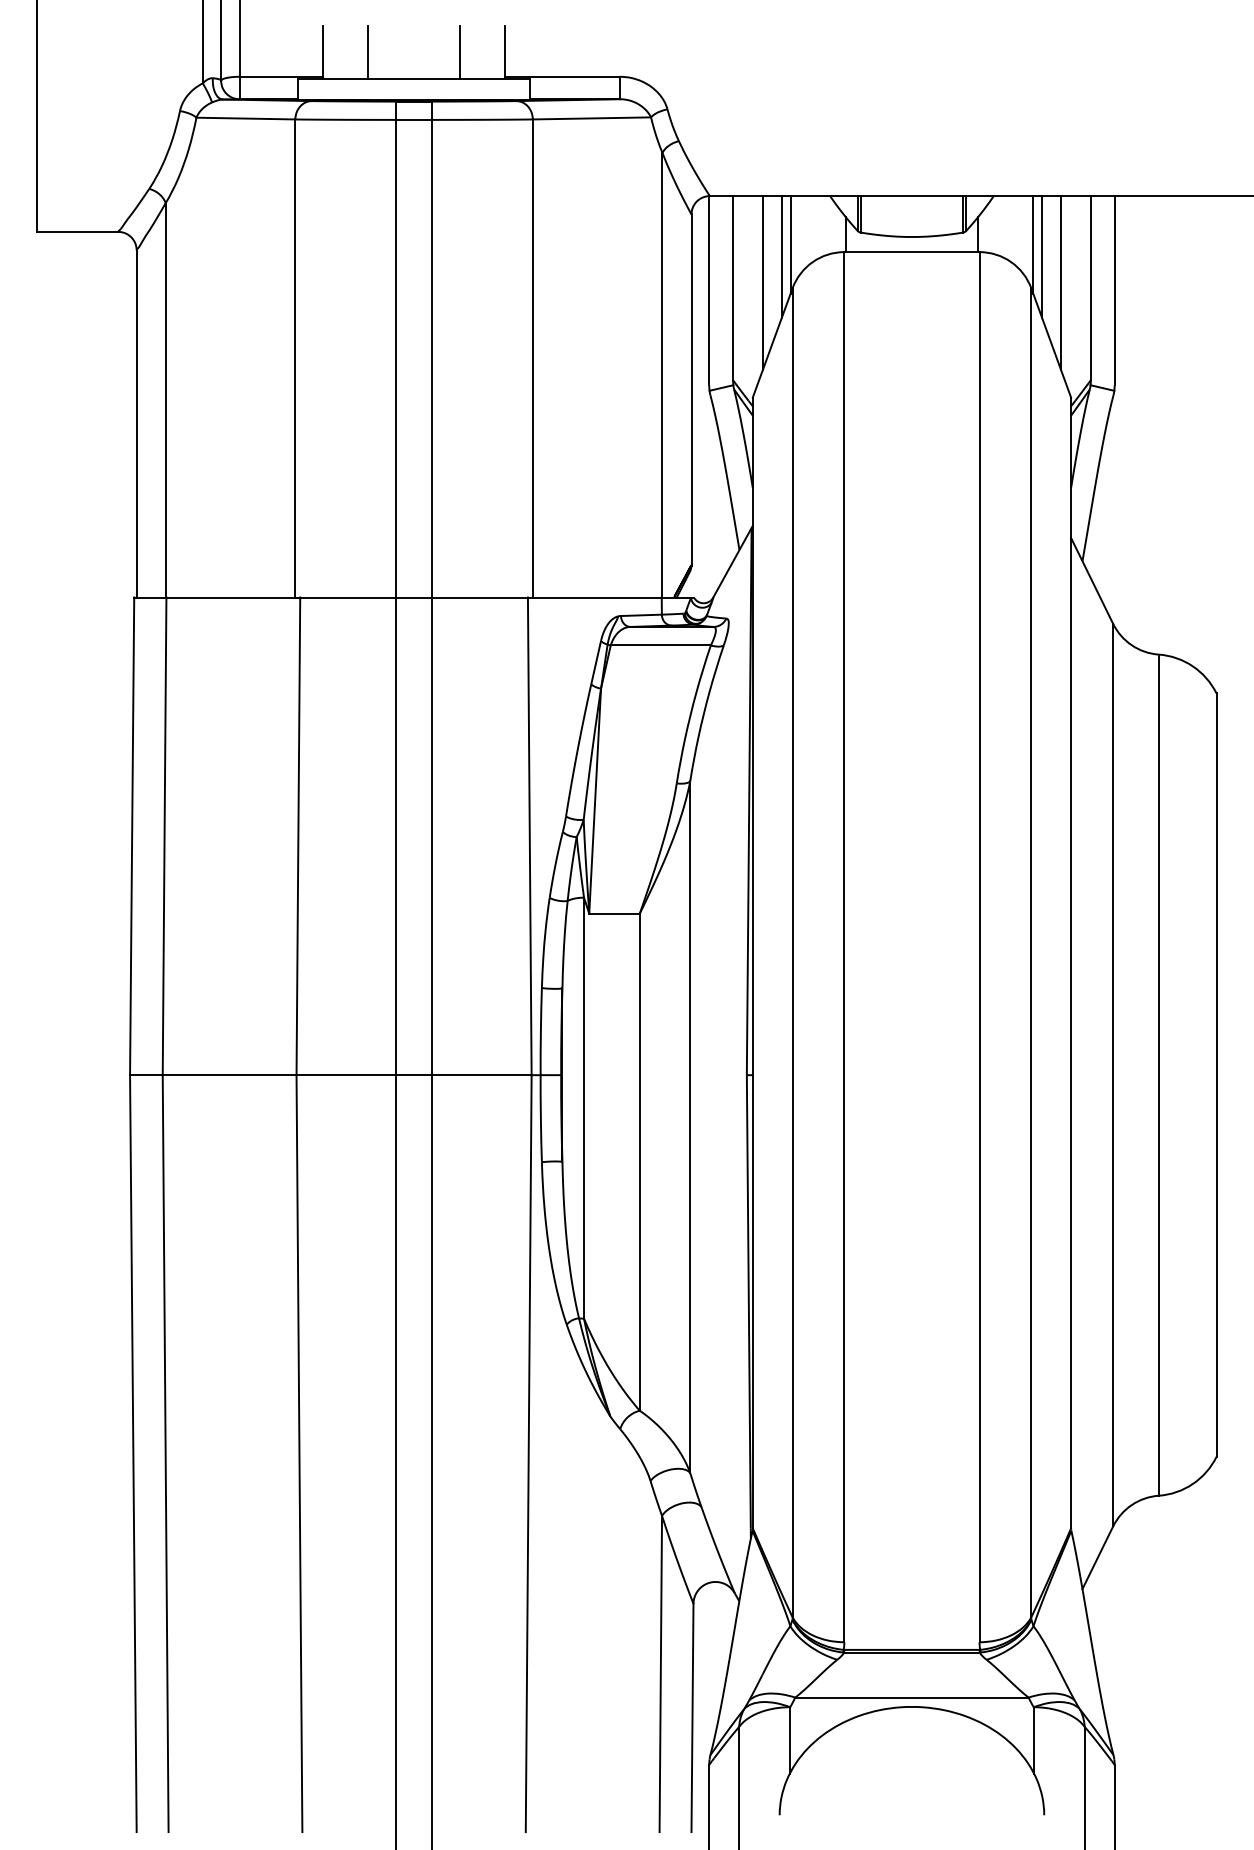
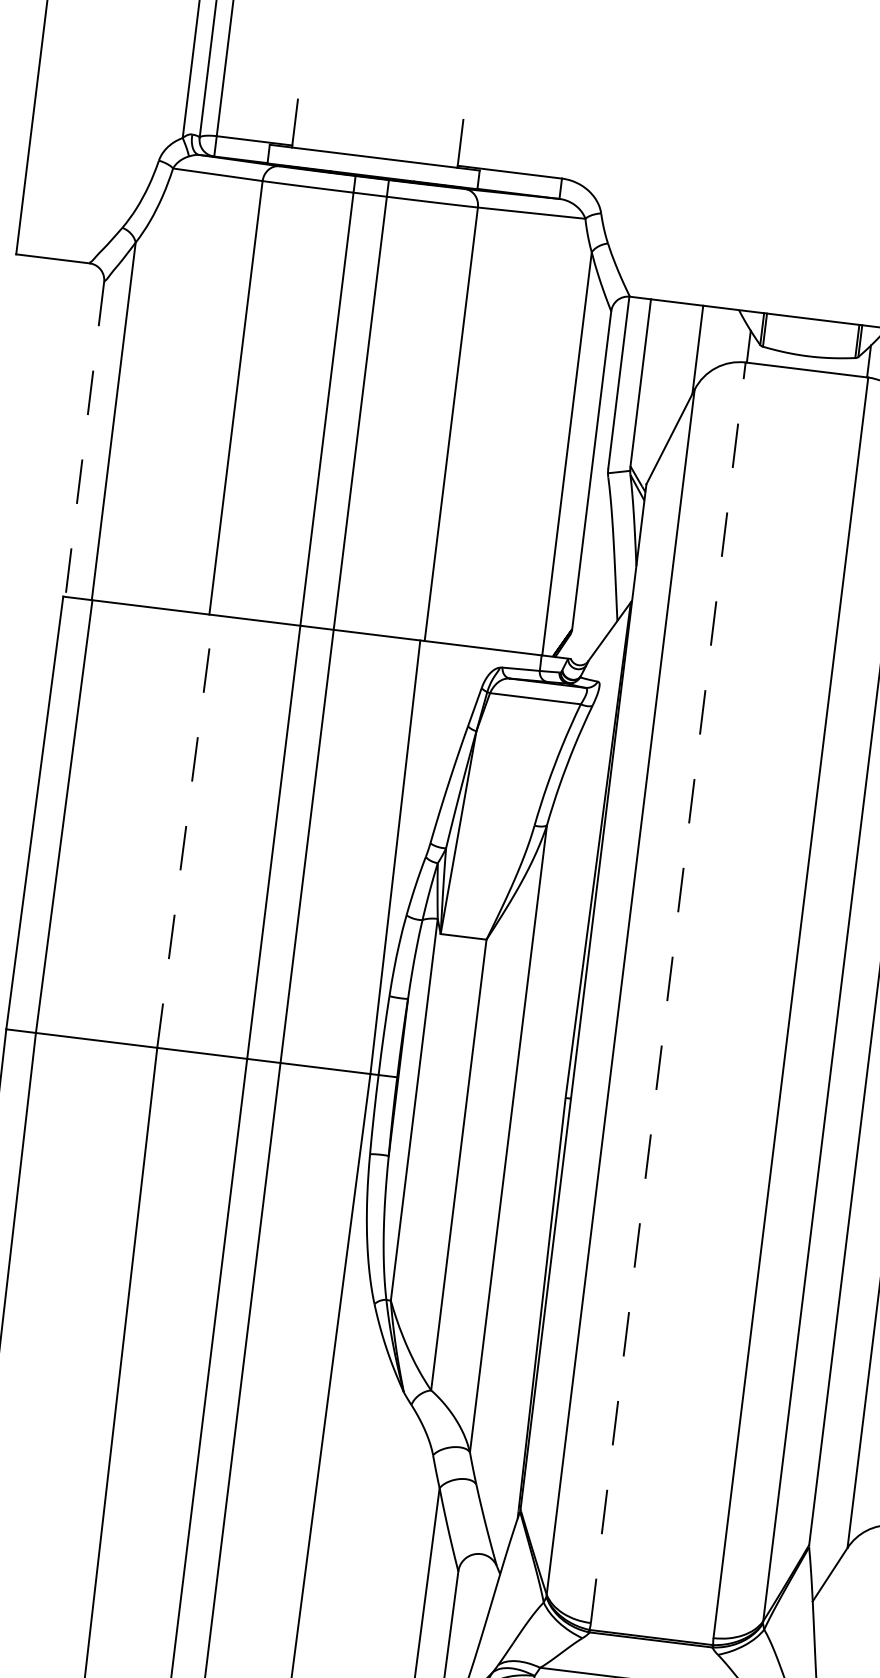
line: (368, 52) -> (336, 128), removed
line: (459, 52) -> (418, 138), removed
line: (781, 256) -> (688, 359), removed
line: (763, 282) -> (668, 381), removed
line: (136, 423) -> (84, 439), solid -> dashed
line: (298, 836) -> (185, 831), solid -> dashed
line: (844, 946) -> (668, 992), solid -> dashed

